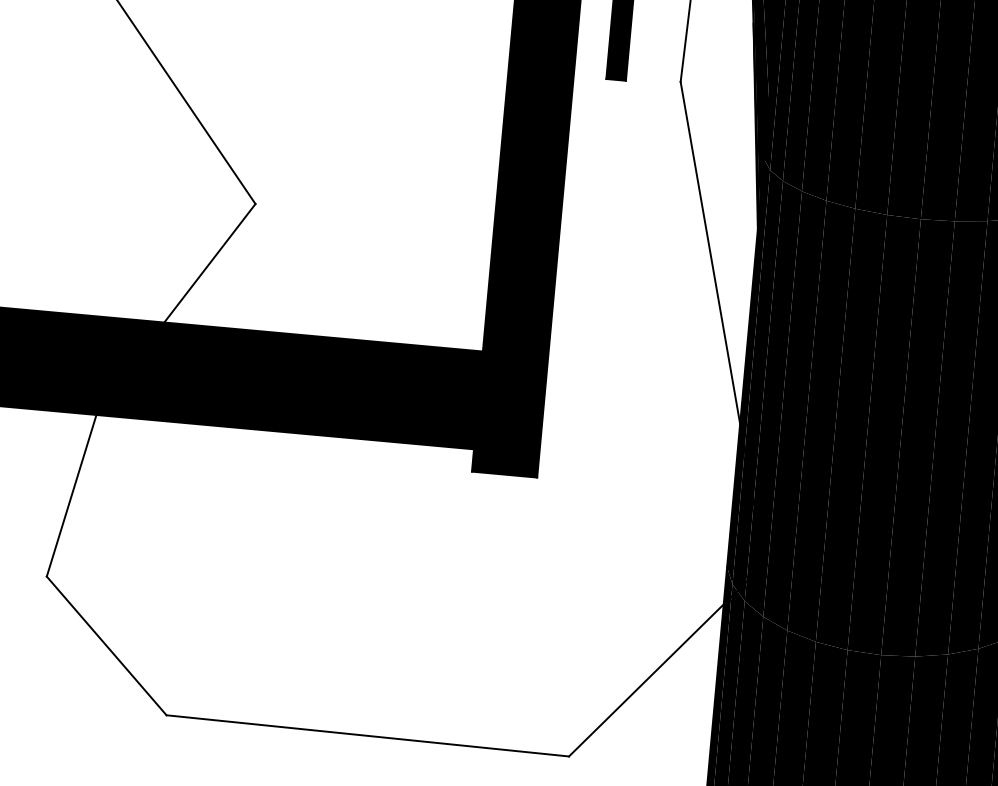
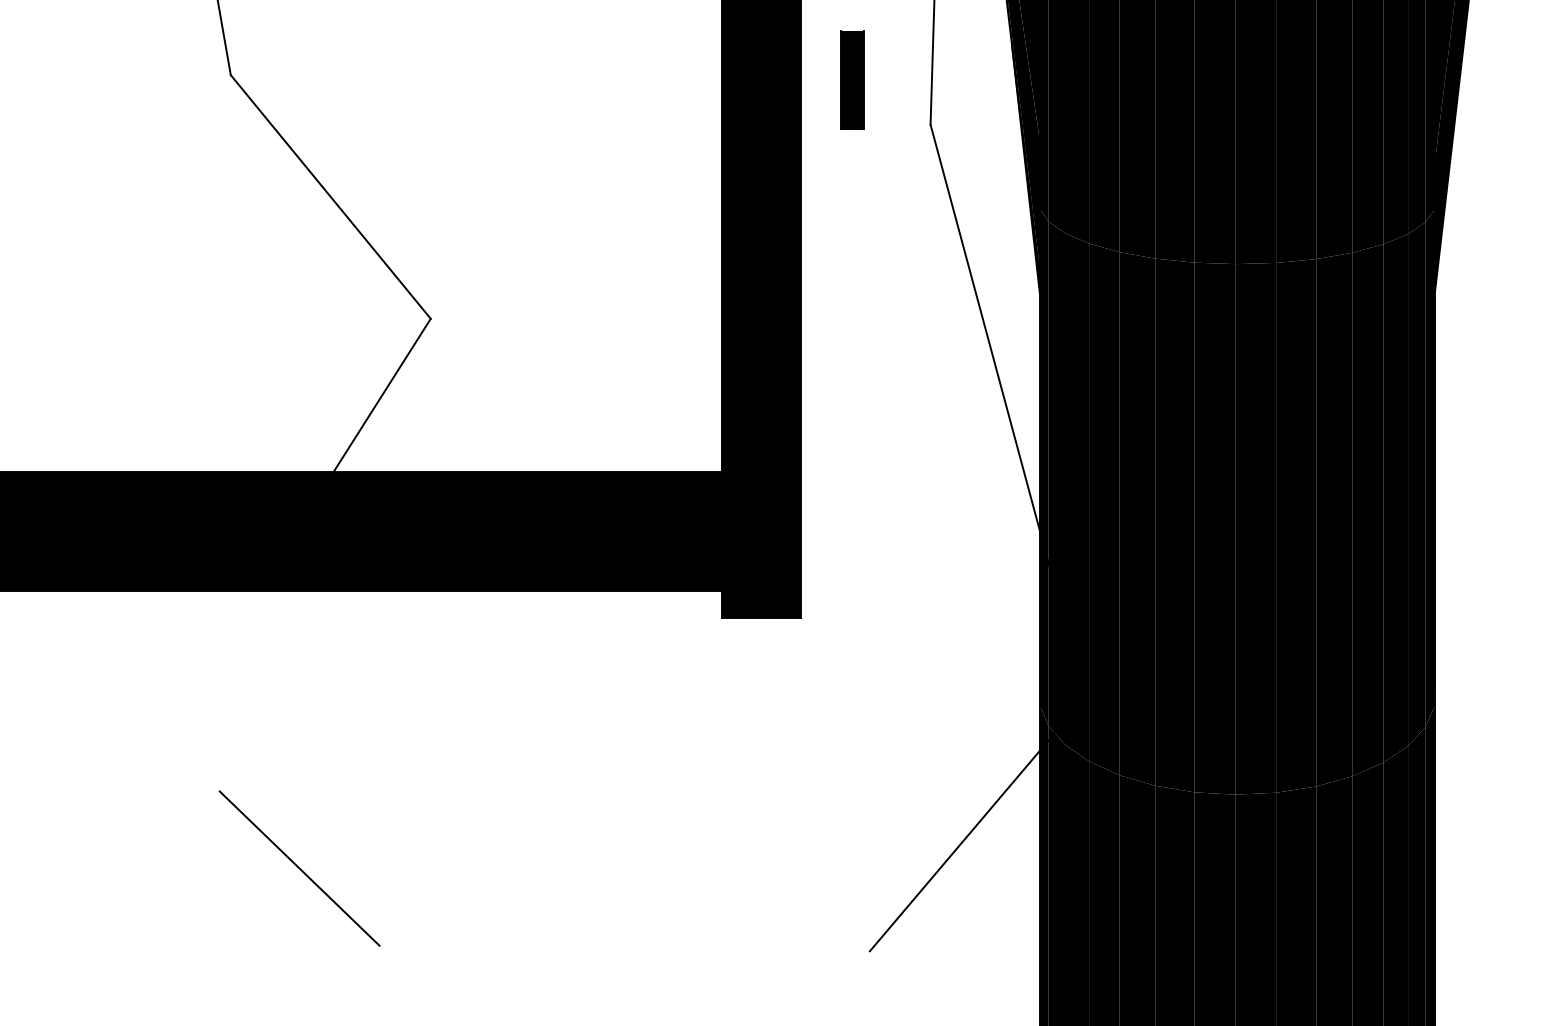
line: (72, 491) -> (241, 686), removed
line: (367, 735) -> (624, 948), removed

